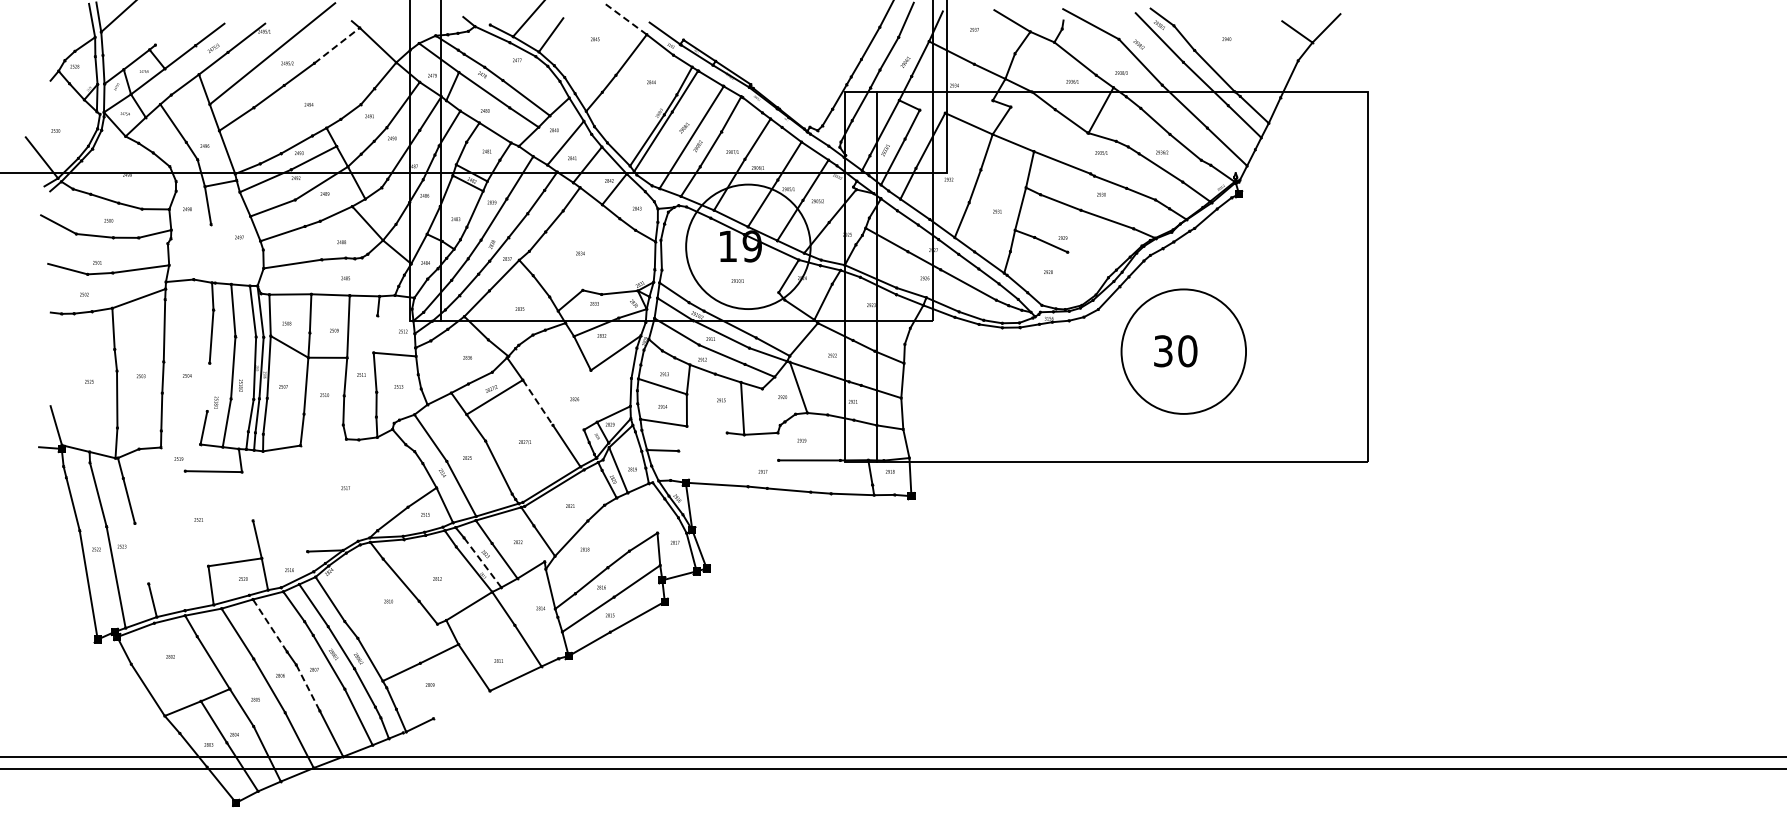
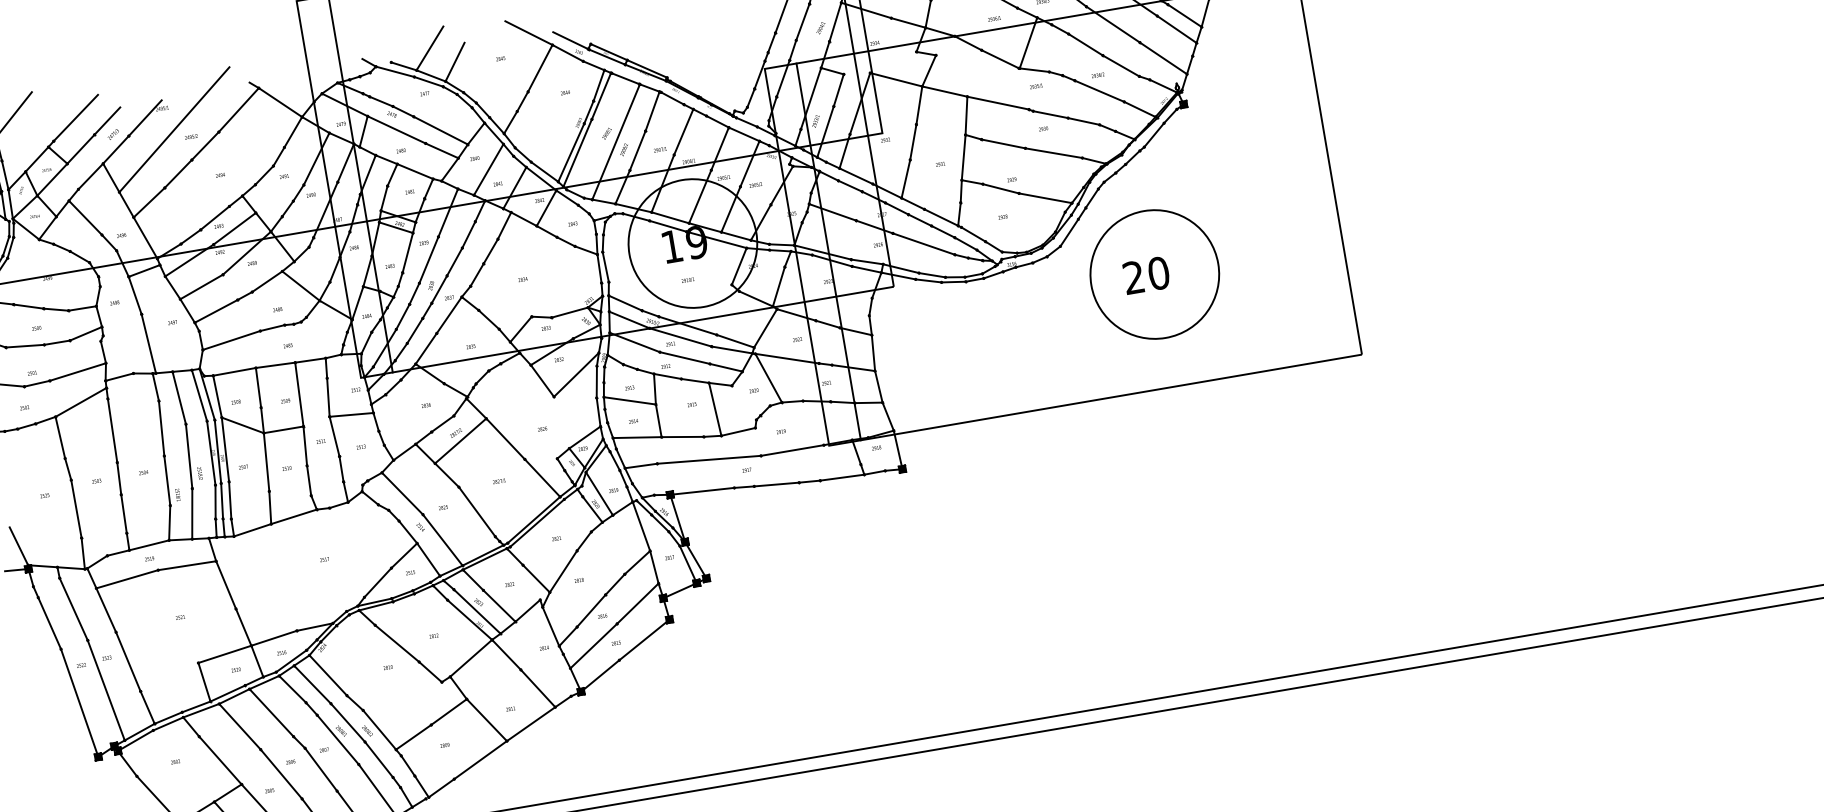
line: (626, 19) -> (529, 33), dashed -> solid
line: (180, 26) -> (75, 117), added
line: (337, 45) -> (239, 109), dashed -> solid
line: (213, 253) -> (149, 343), added
line: (1091, 261) -> (1045, 198), added
line: (375, 333) -> (328, 396), added
text: (1163, 351) -> (1134, 277), 30 -> 20
line: (208, 387) -> (167, 480), added
line: (537, 402) -> (505, 438), dashed -> solid
line: (707, 429) -> (683, 436), added
line: (323, 442) -> (294, 516), added
line: (180, 445) -> (148, 544), added
line: (728, 455) -> (709, 459), added
line: (154, 474) -> (127, 578), added
line: (247, 496) -> (226, 585), added
line: (652, 507) -> (640, 525), added
line: (141, 553) -> (127, 661), added
line: (284, 554) -> (273, 637), added
line: (482, 562) -> (476, 611), dashed -> solid
line: (270, 626) -> (272, 713), dashed -> solid
line: (308, 687) -> (321, 769), dashed -> solid
line: (461, 704) -> (480, 759), added

